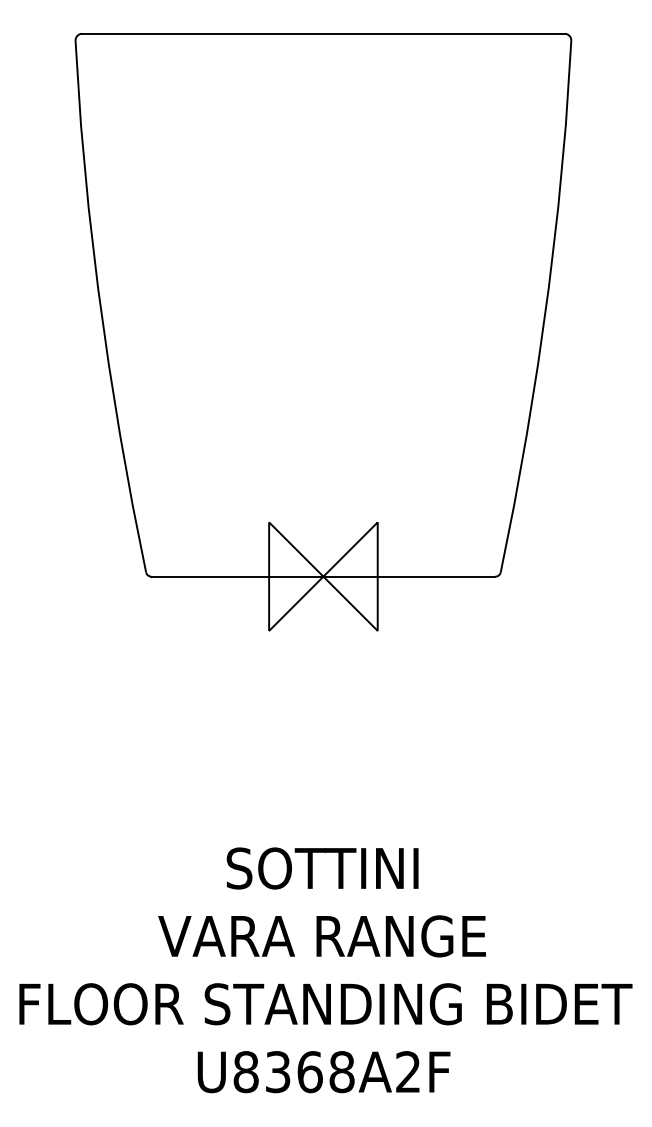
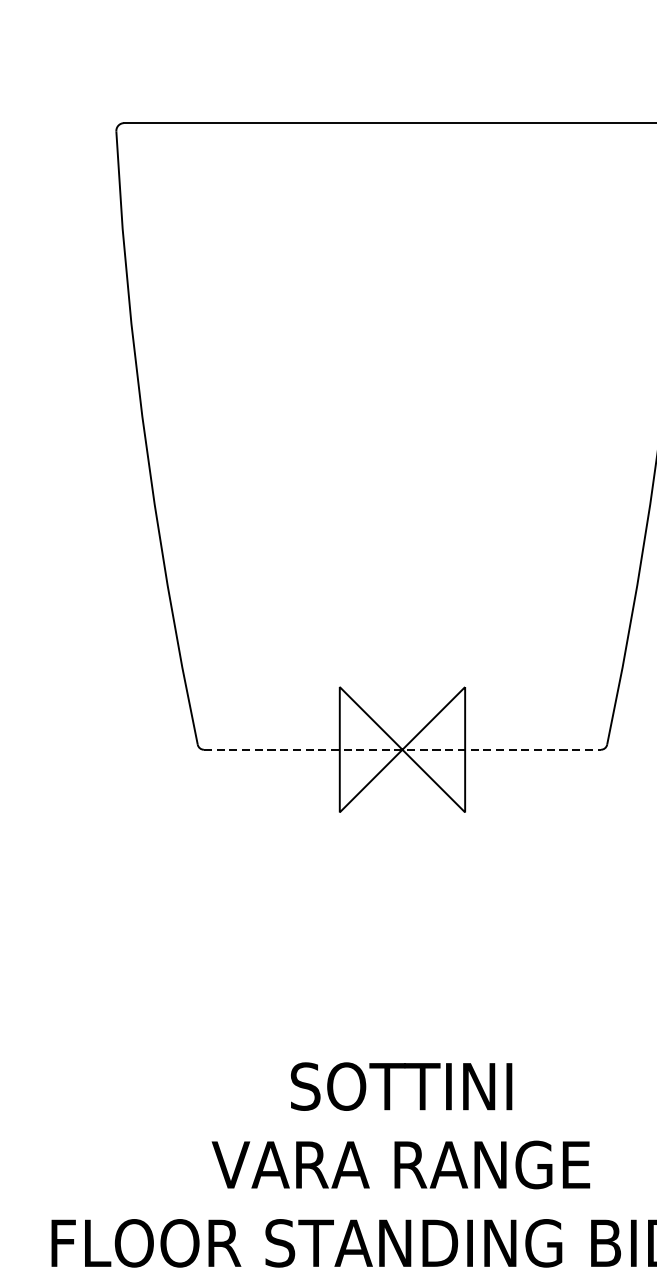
line: (323, 576) -> (402, 749), solid -> dashed

